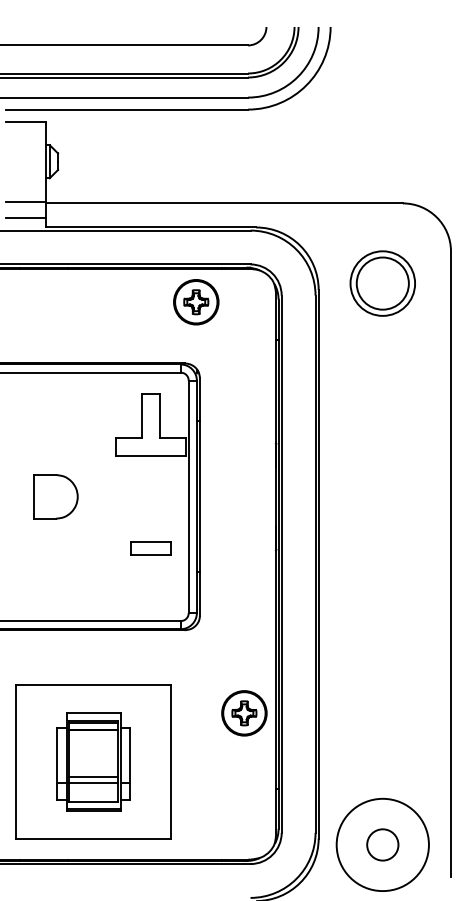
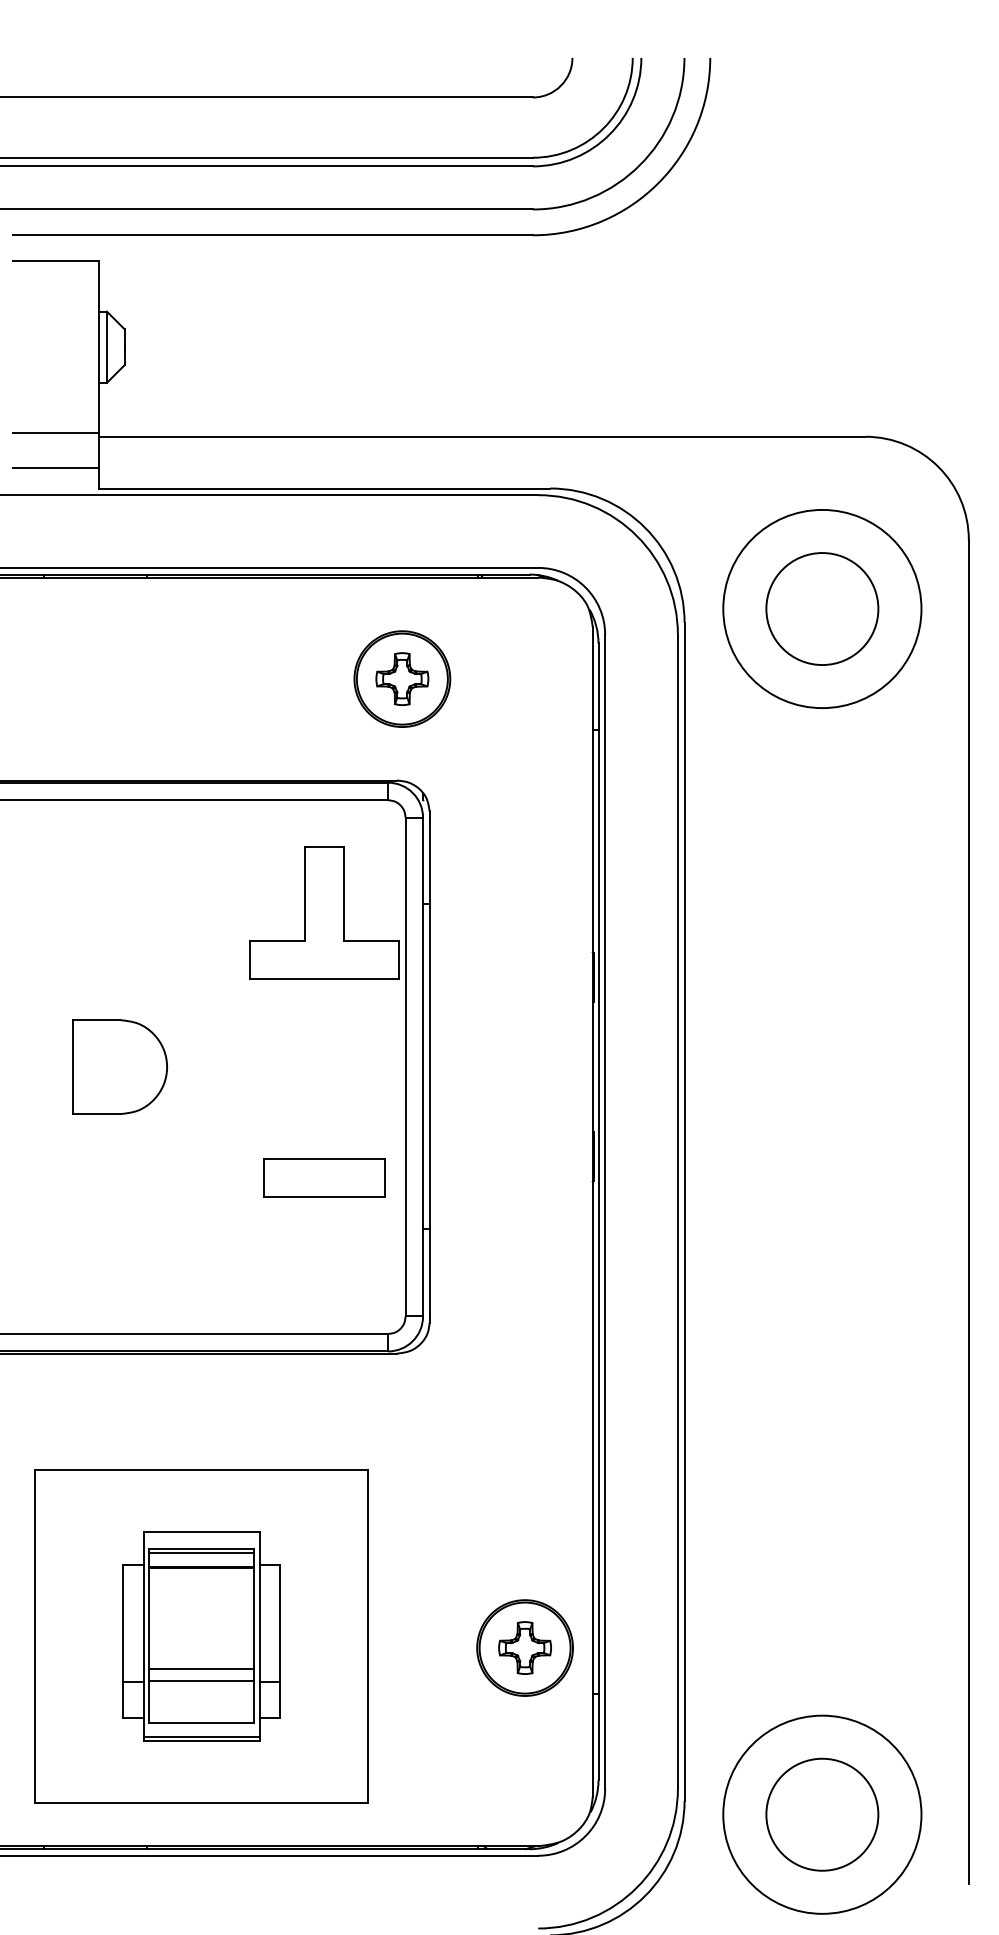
circle: (382, 283) -> (821, 608), size x1.43
part: (196, 302) -> (402, 679), moved
part: (150, 547) -> (323, 1175), size x1.43
part: (244, 713) -> (525, 1648), moved
circle: (382, 844) -> (821, 1813), size x1.67

